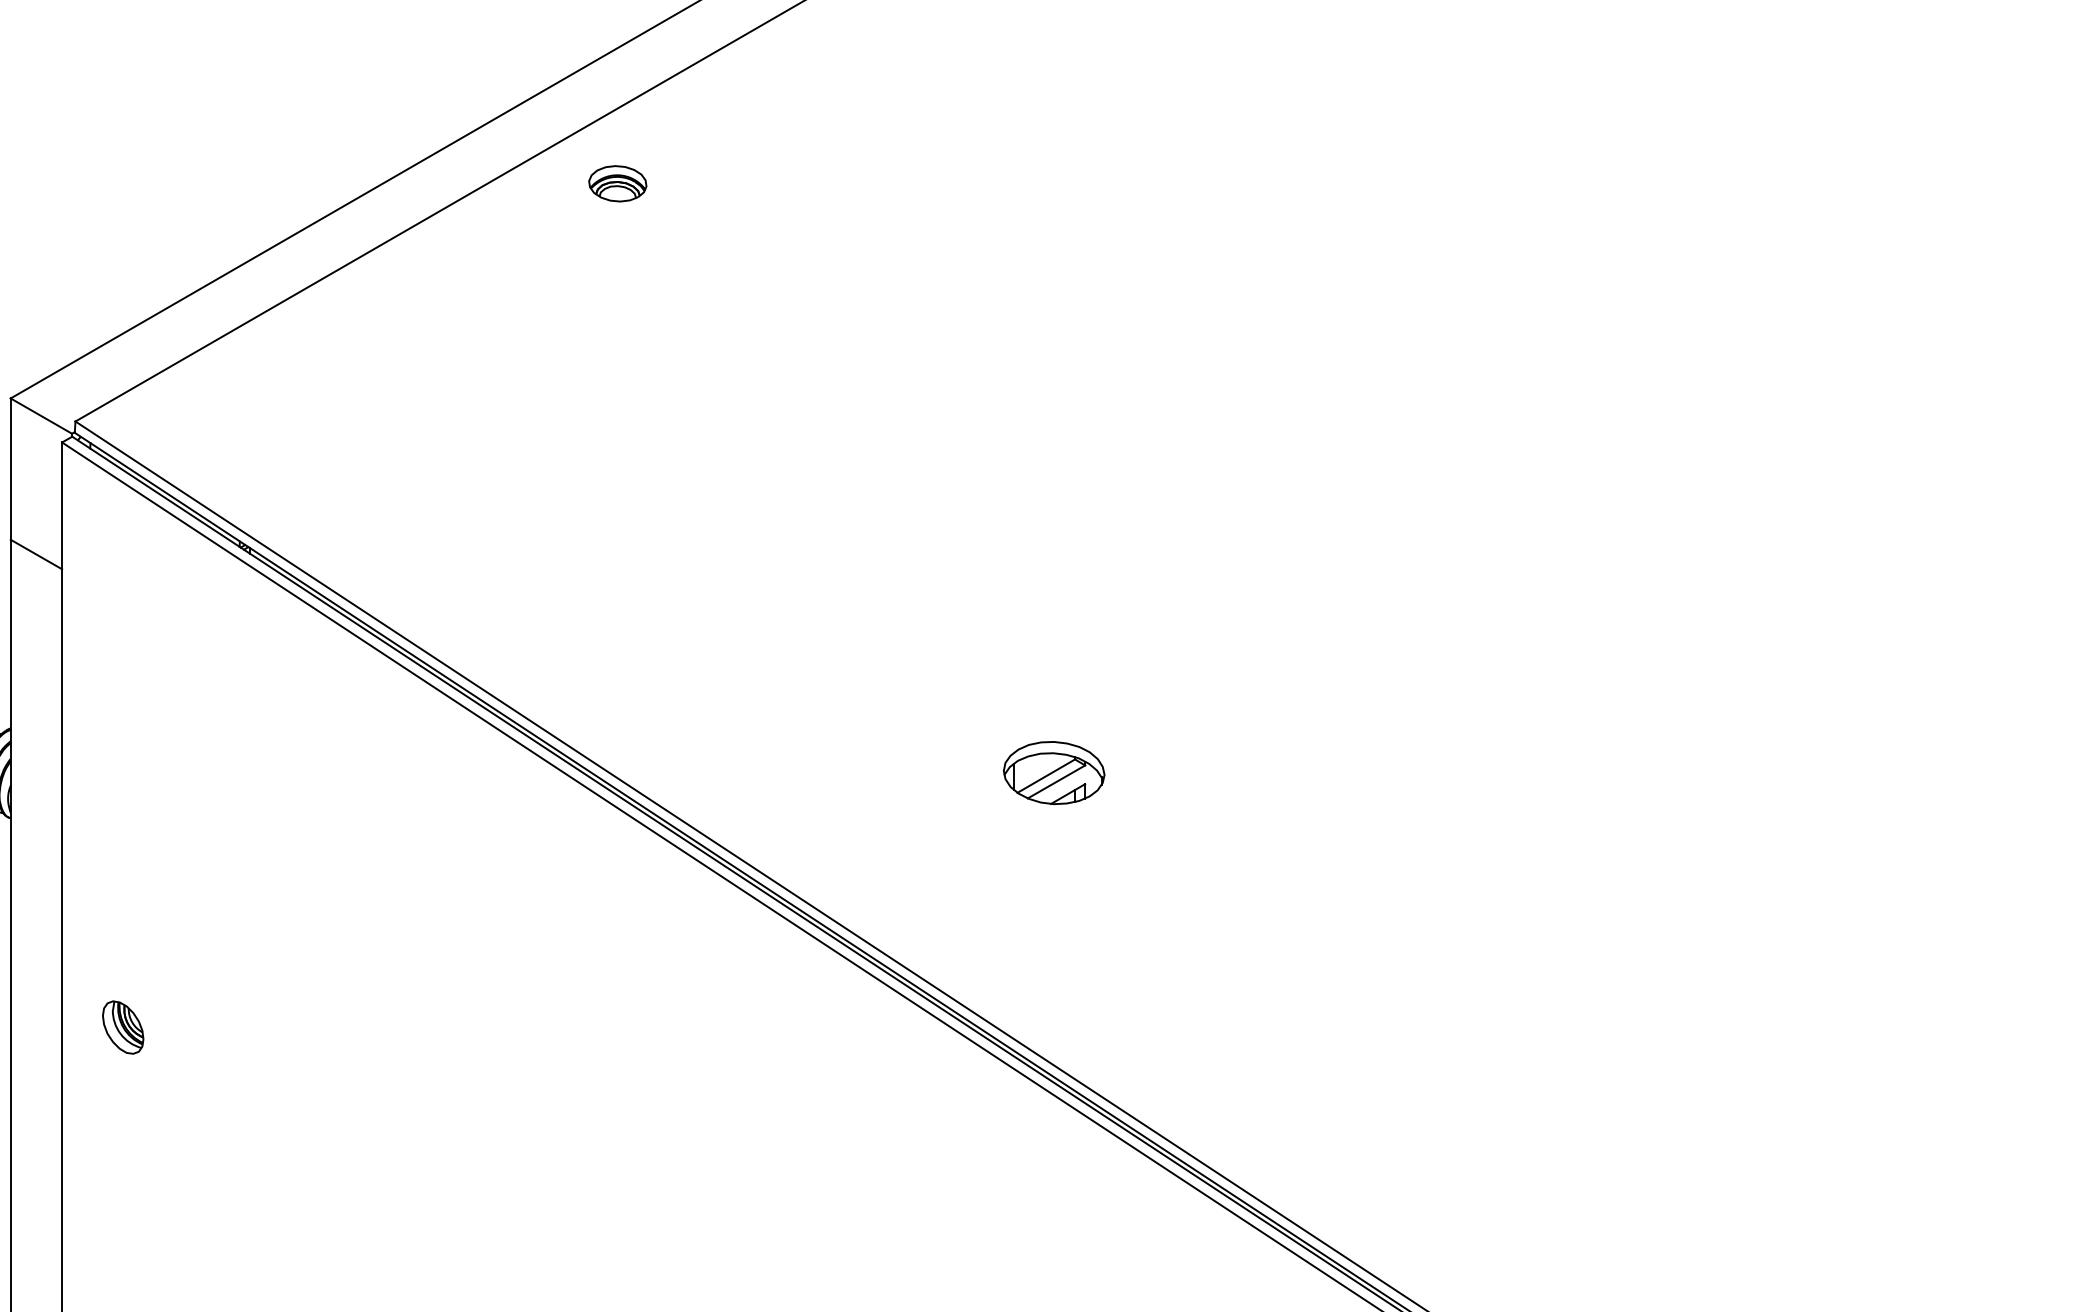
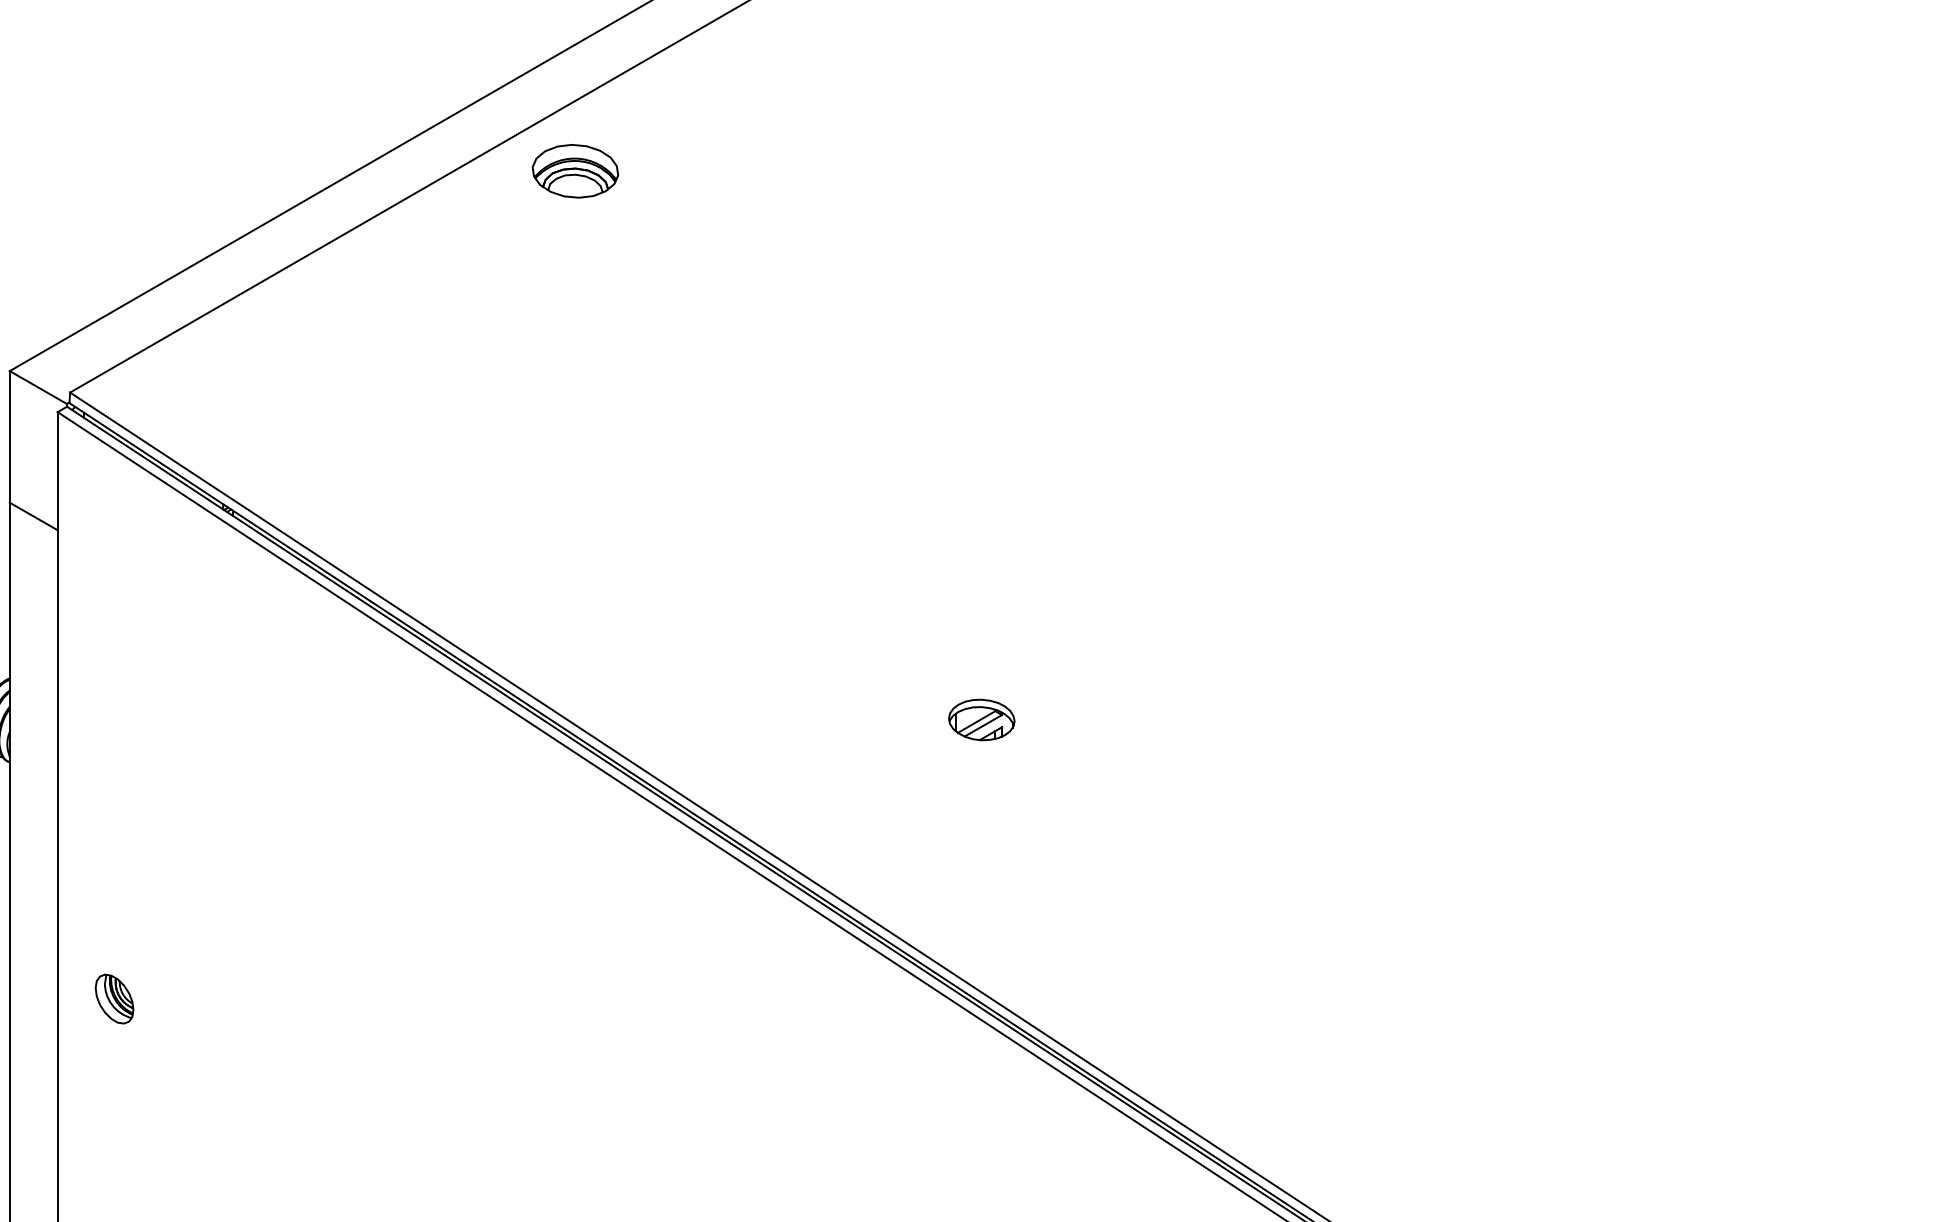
part: (616, 183) -> (574, 170), size x1.6
part: (1053, 772) -> (981, 719), size x0.7
part: (123, 1026) -> (114, 998), moved

